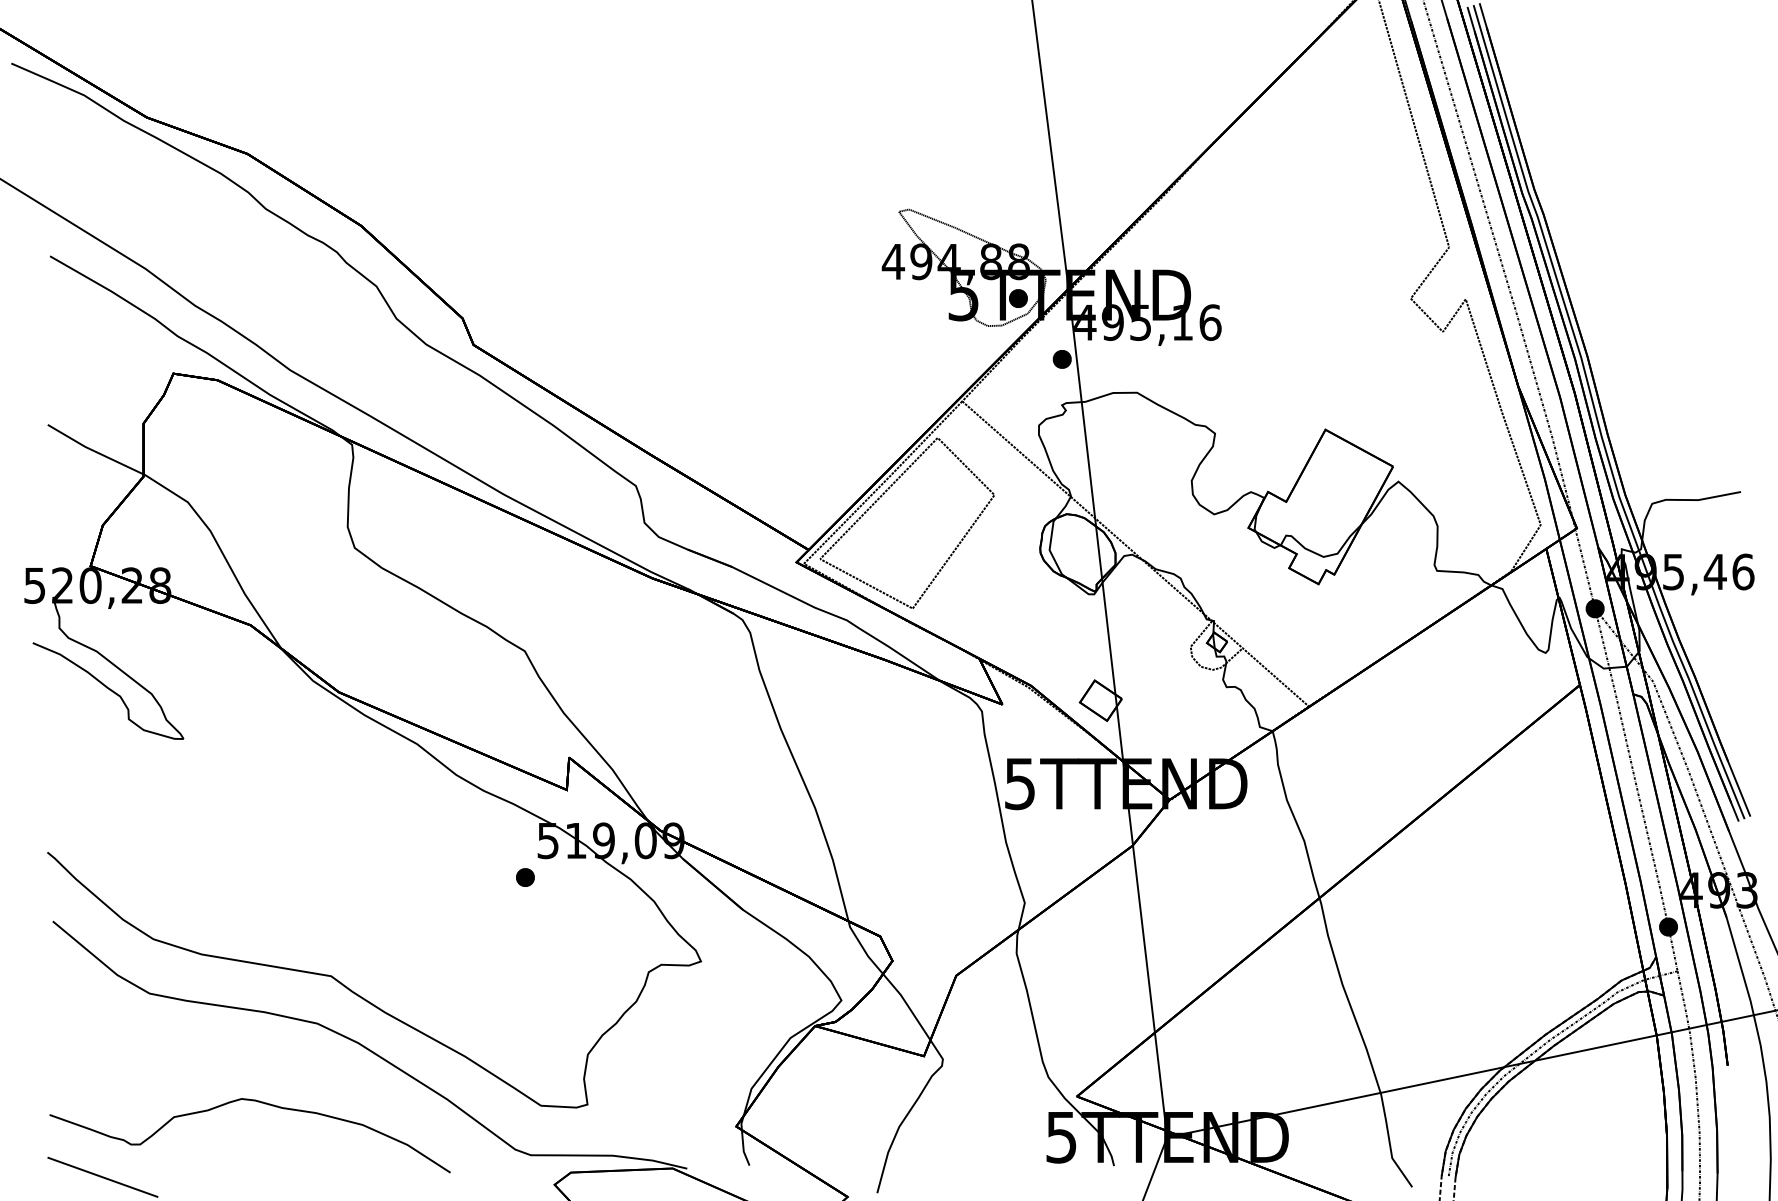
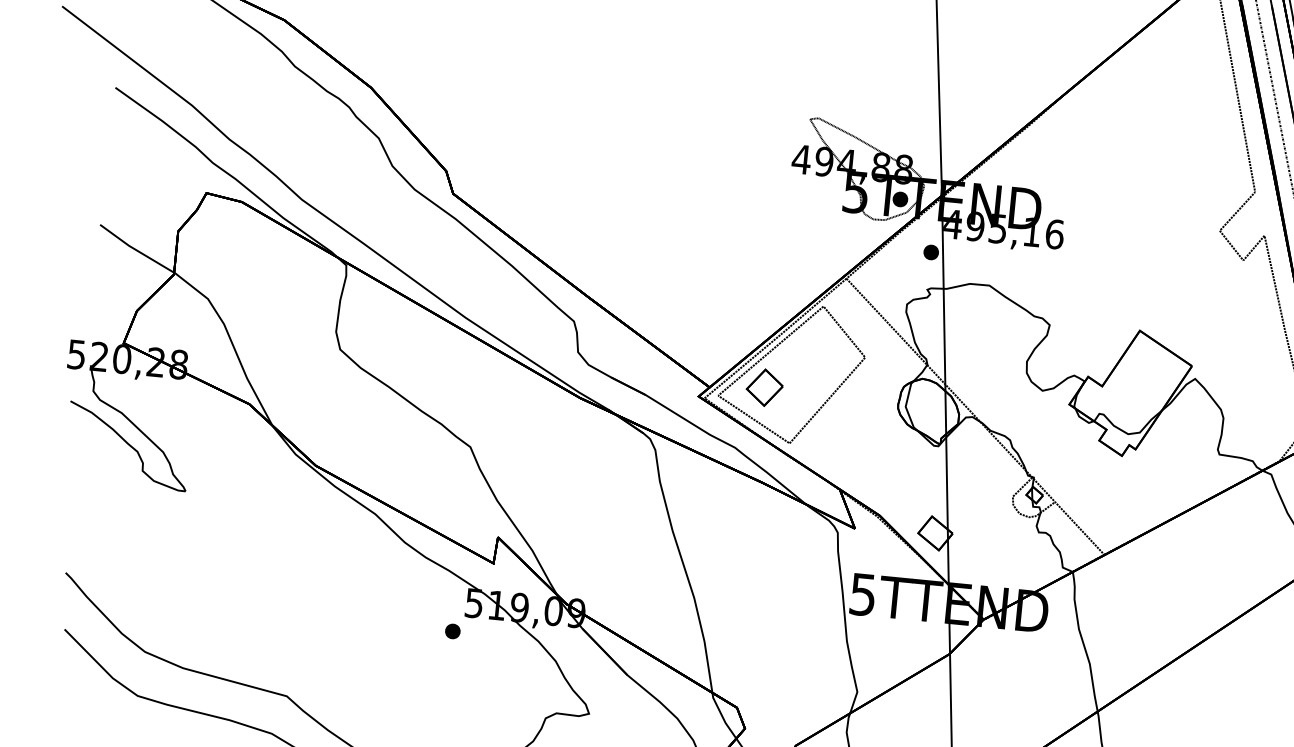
part: (875, 543) -> (764, 387), added

